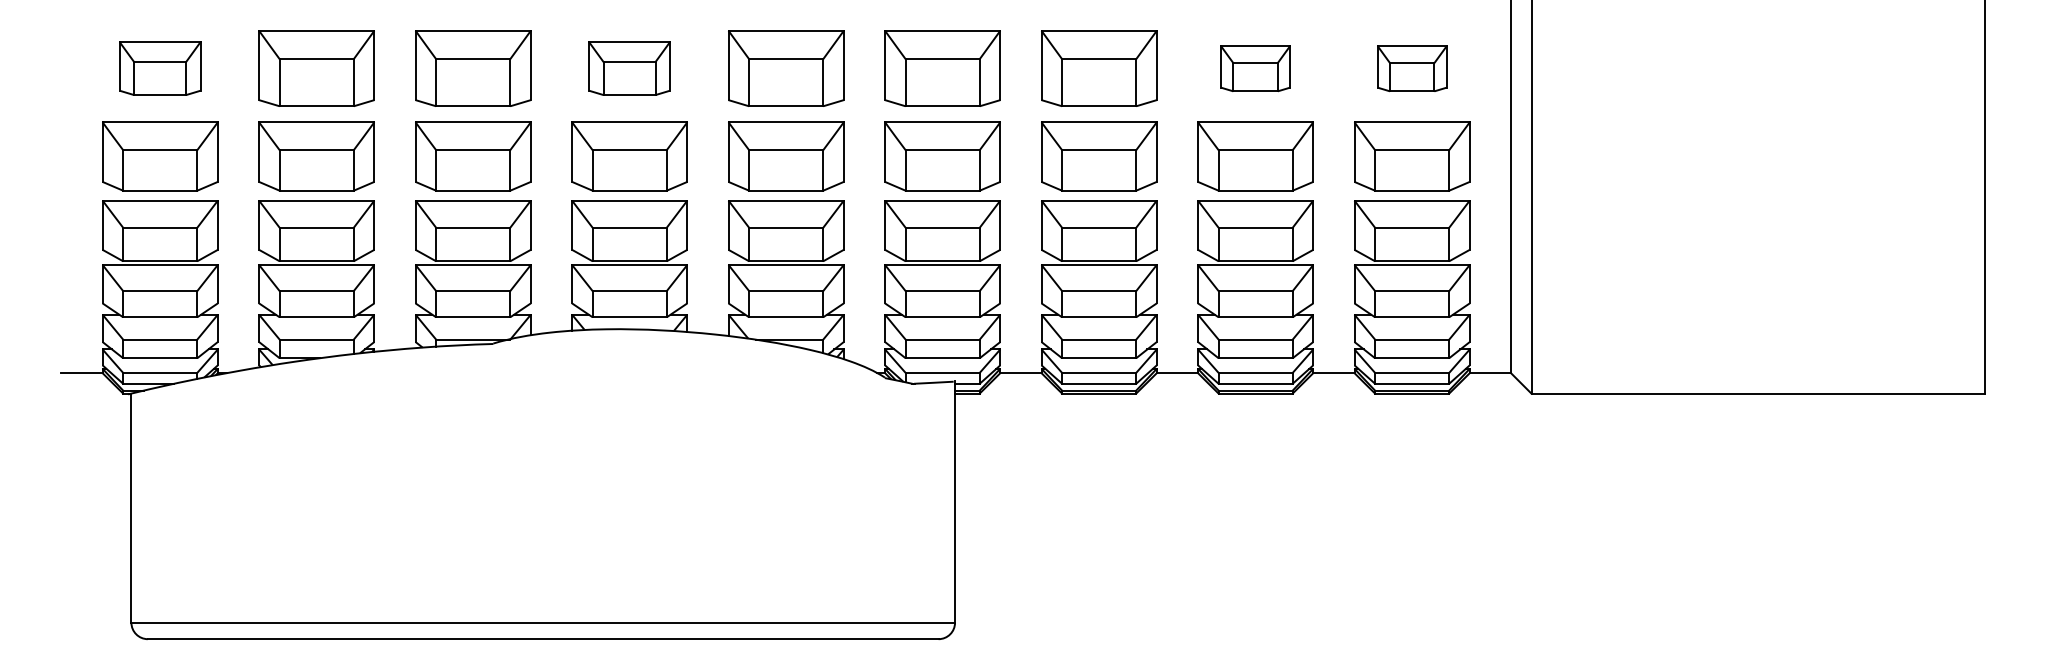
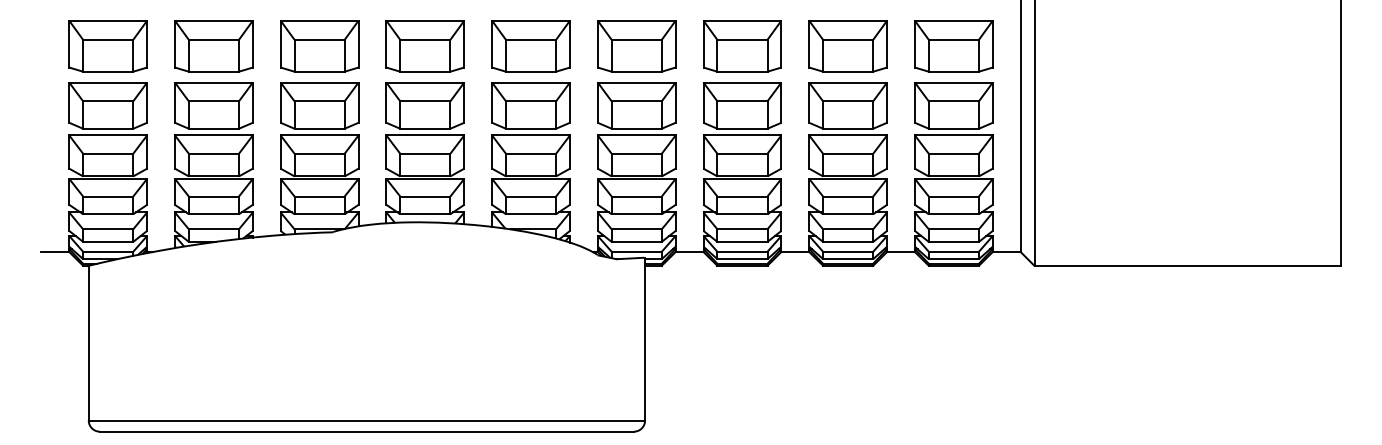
part: (159, 68) -> (107, 46), size x1.43
part: (628, 68) -> (424, 46), size x1.43
part: (1254, 68) -> (847, 46), size x1.67
part: (1411, 68) -> (953, 46), size x1.67

